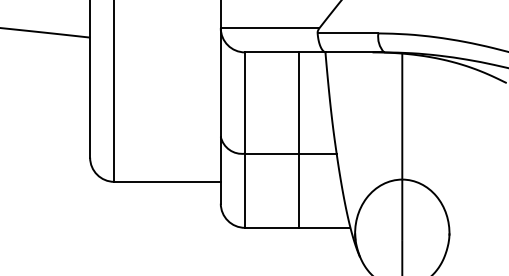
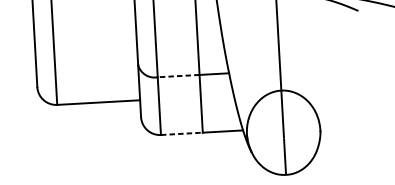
line: (271, 153) -> (178, 75), solid -> dashed
line: (271, 227) -> (181, 133), solid -> dashed

